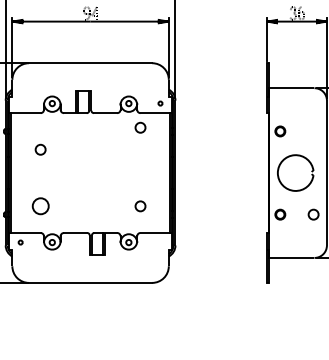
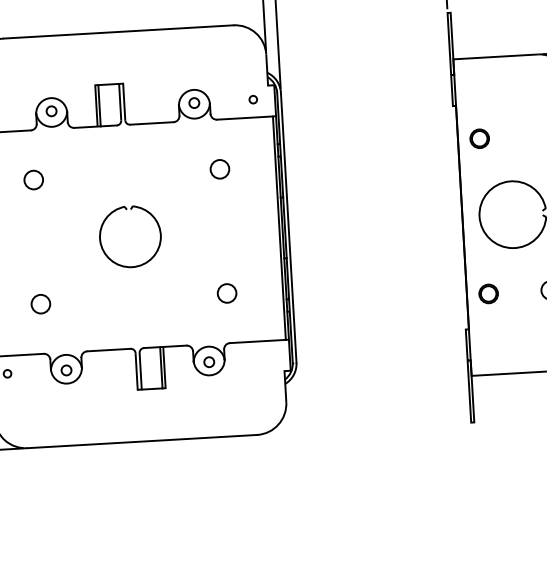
circle: (140, 127) -> (219, 168), moved
circle: (40, 149) -> (33, 179), moved
part: (86, 187) -> (124, 264), added
circle: (40, 206) -> (40, 304), size x0.62

